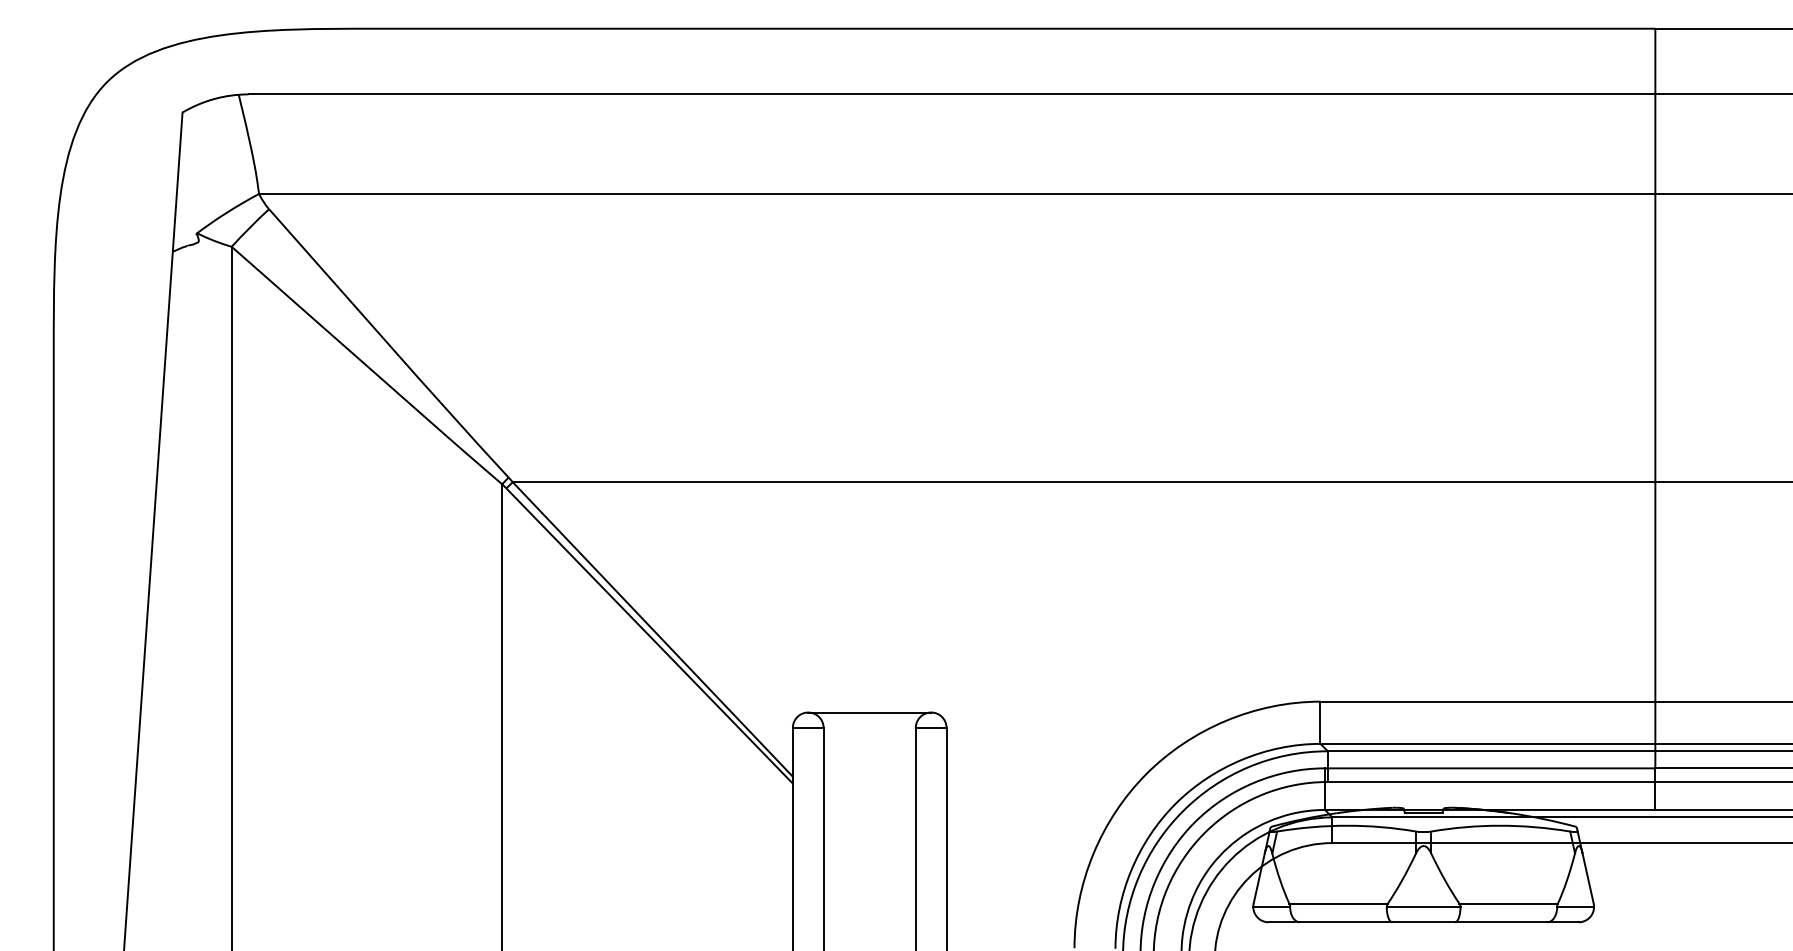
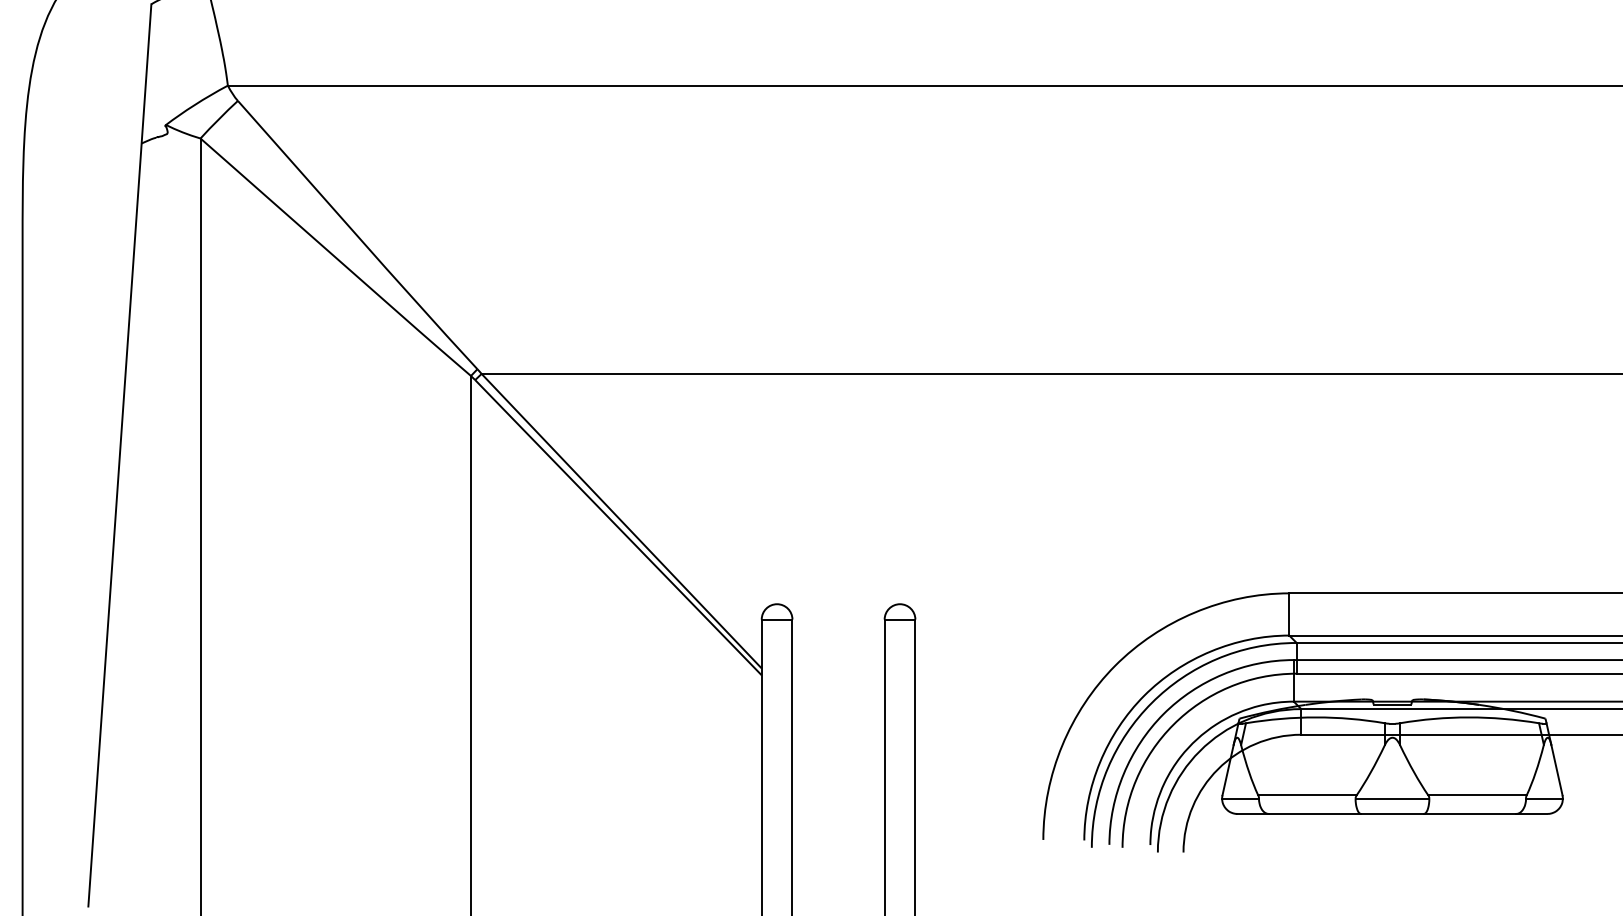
line: (869, 712) -> (838, 604), removed

